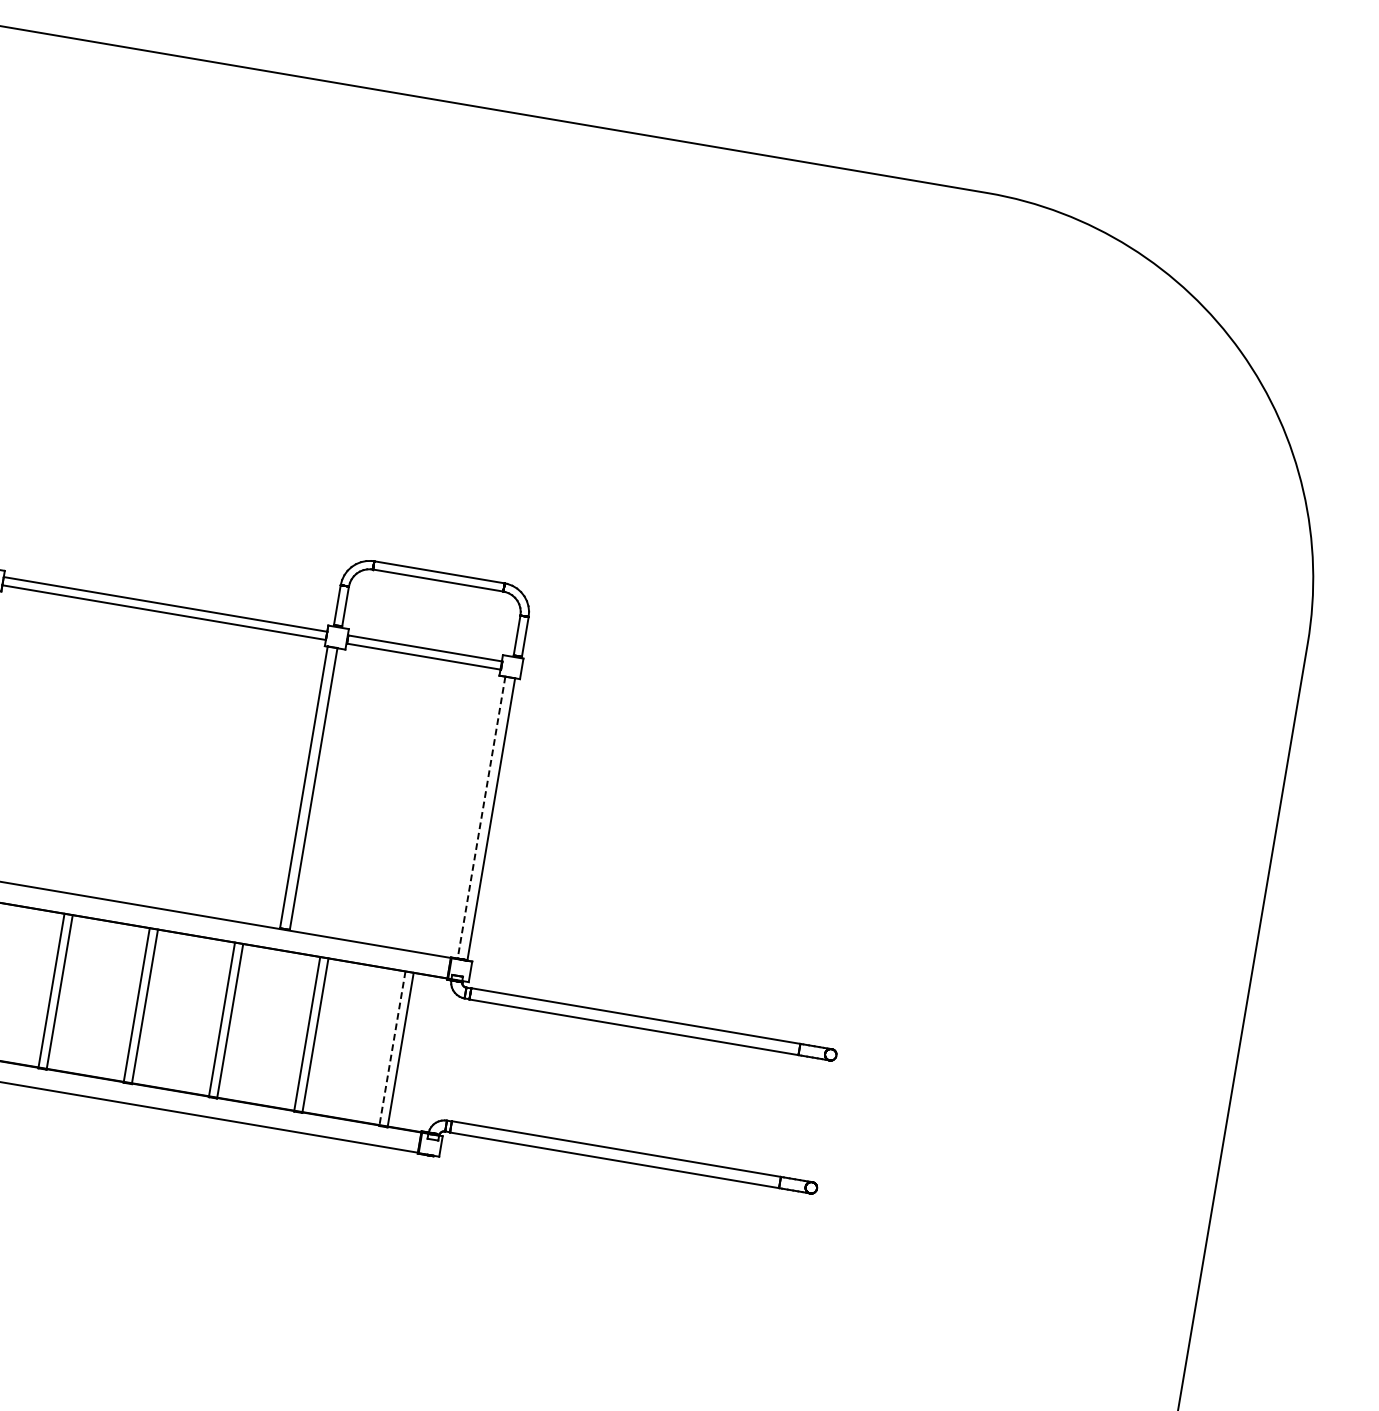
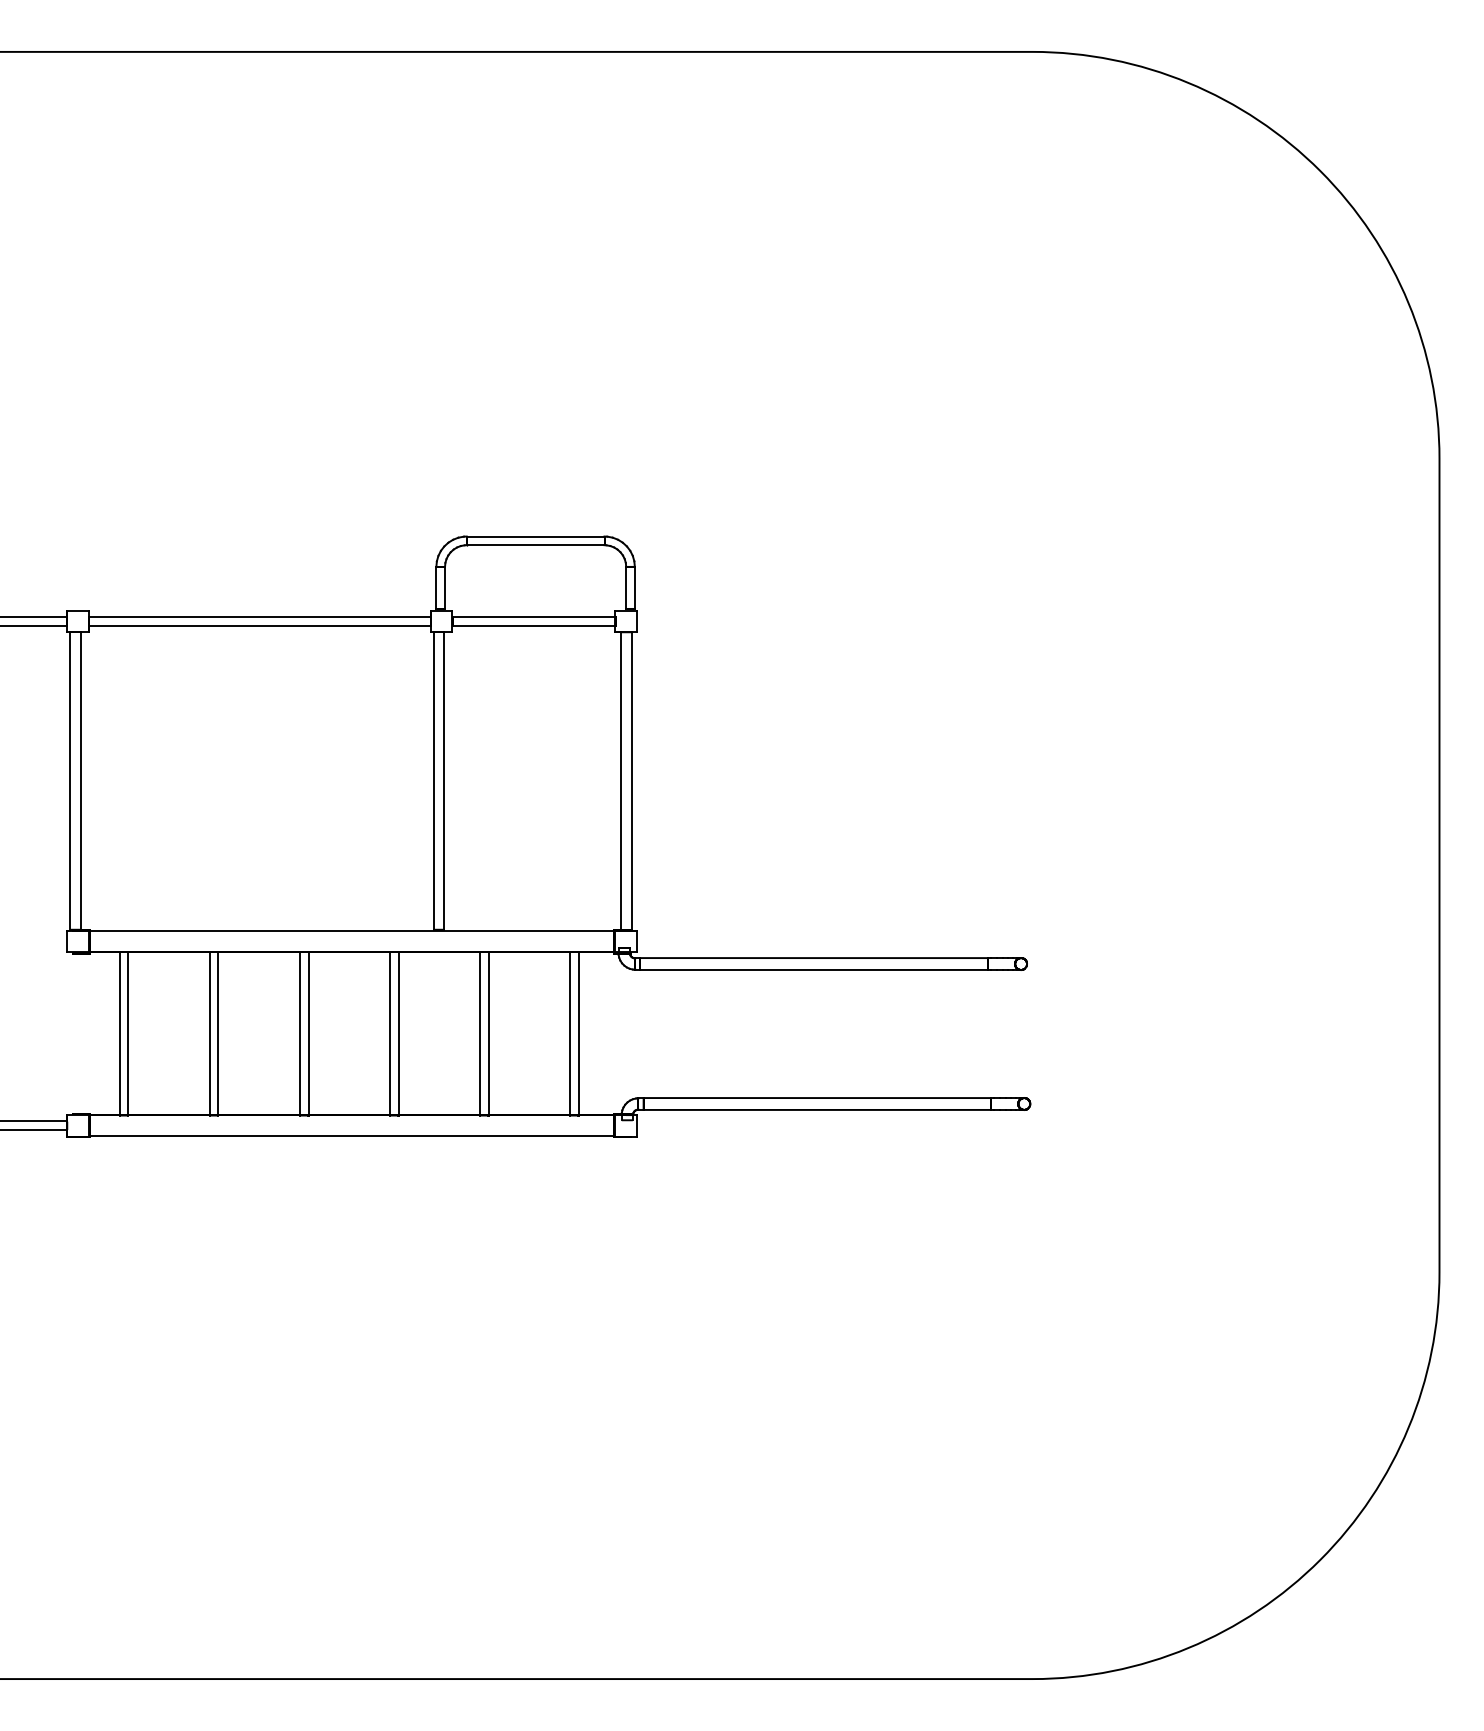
line: (481, 818) -> (621, 781), dashed -> solid
line: (391, 1049) -> (569, 1034), dashed -> solid

